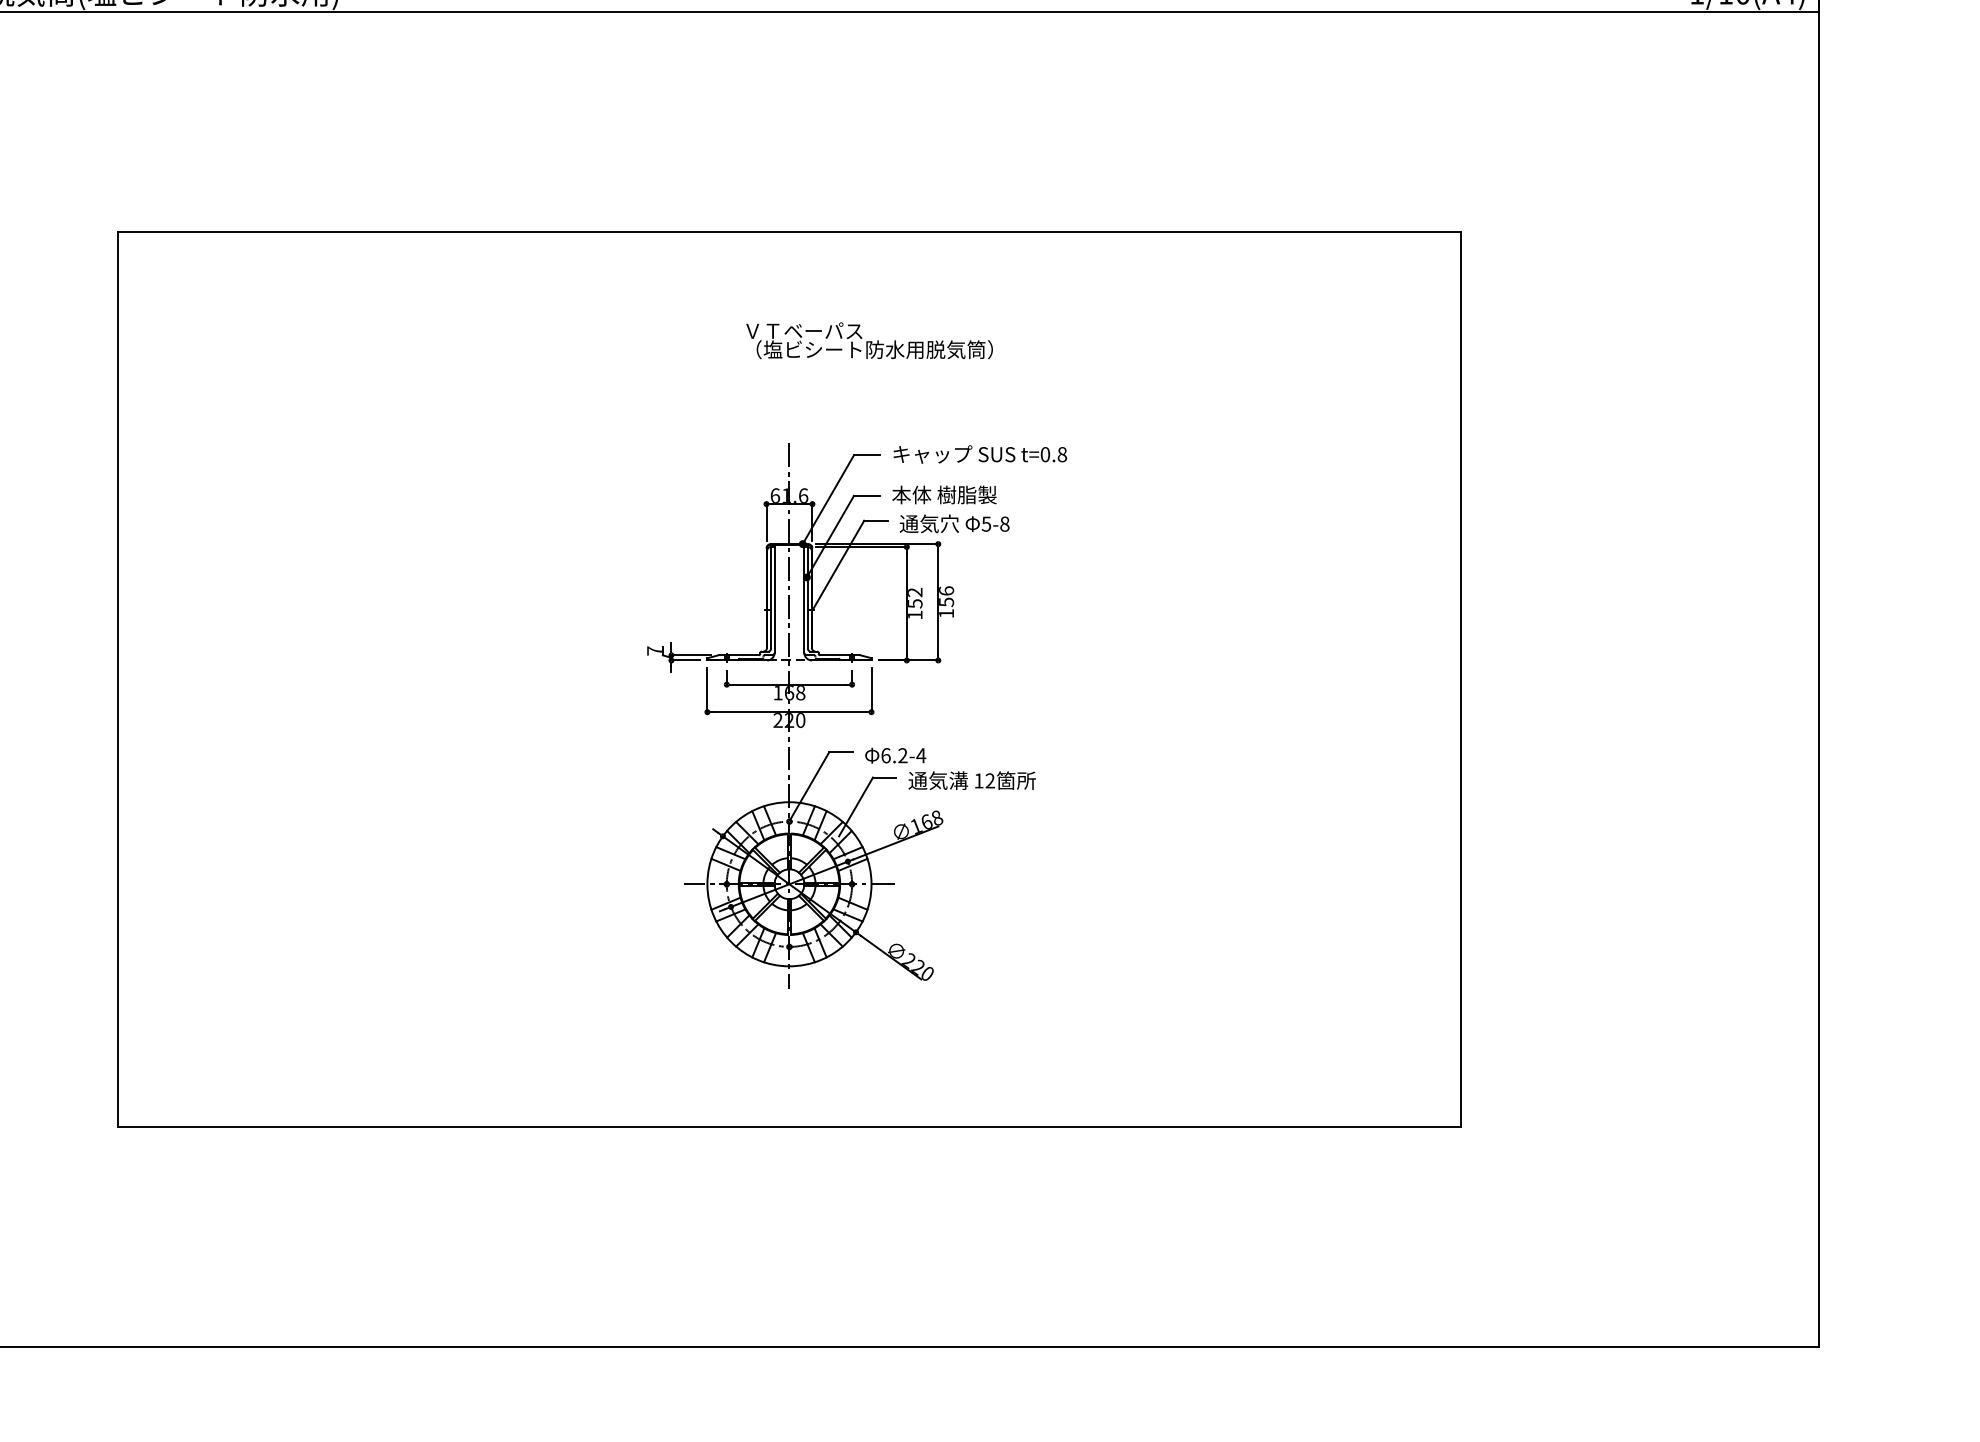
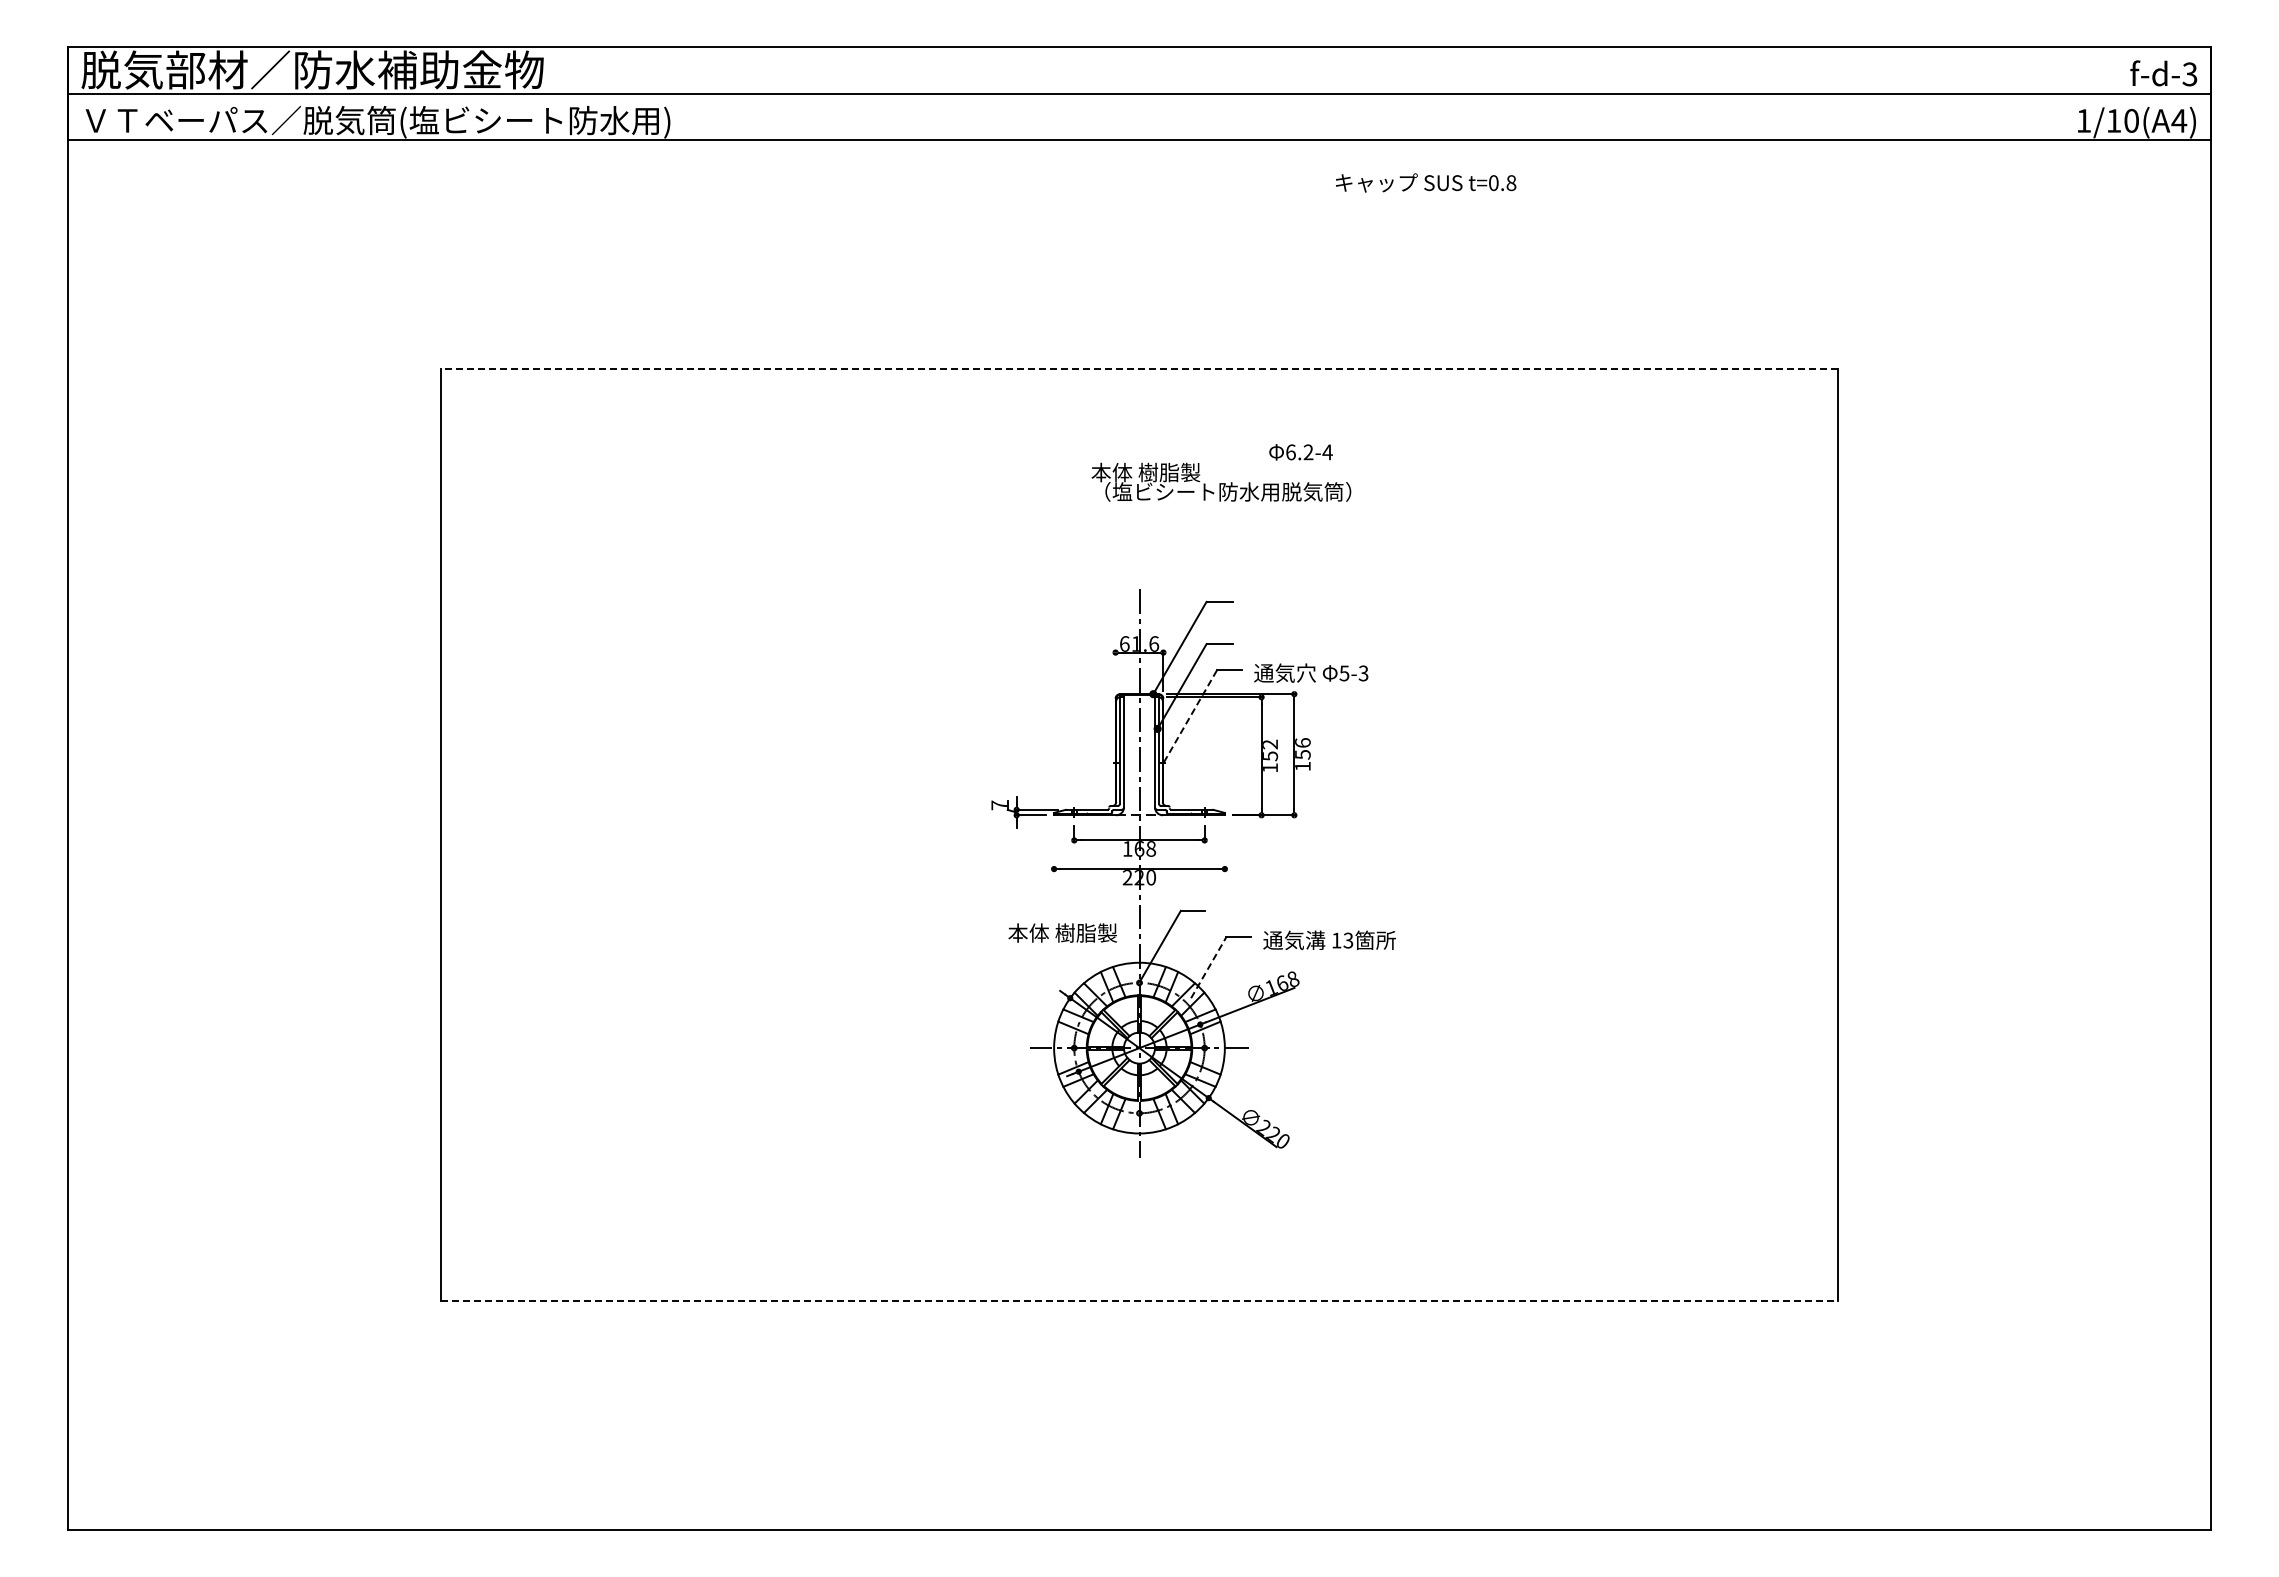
line: (789, 232) -> (1139, 369), solid -> dashed
text: (802, 331) -> (1153, 472), ＶＴベーパス -> 本体 樹脂製
text: (980, 454) -> (1426, 182), moved
text: (944, 494) -> (1062, 932), moved
line: (766, 522) -> (1115, 671), removed
text: (1004, 524) -> (1363, 673), 5-8 -> 5-3
line: (838, 564) -> (1190, 715), solid -> dashed
line: (707, 690) -> (1054, 846), removed
line: (871, 690) -> (1224, 846), removed
text: (895, 755) -> (1300, 452), moved
text: (990, 780) -> (1348, 940), 12 -> 13
line: (856, 806) -> (1209, 967), solid -> dashed
line: (789, 1126) -> (1139, 1300), solid -> dashed

